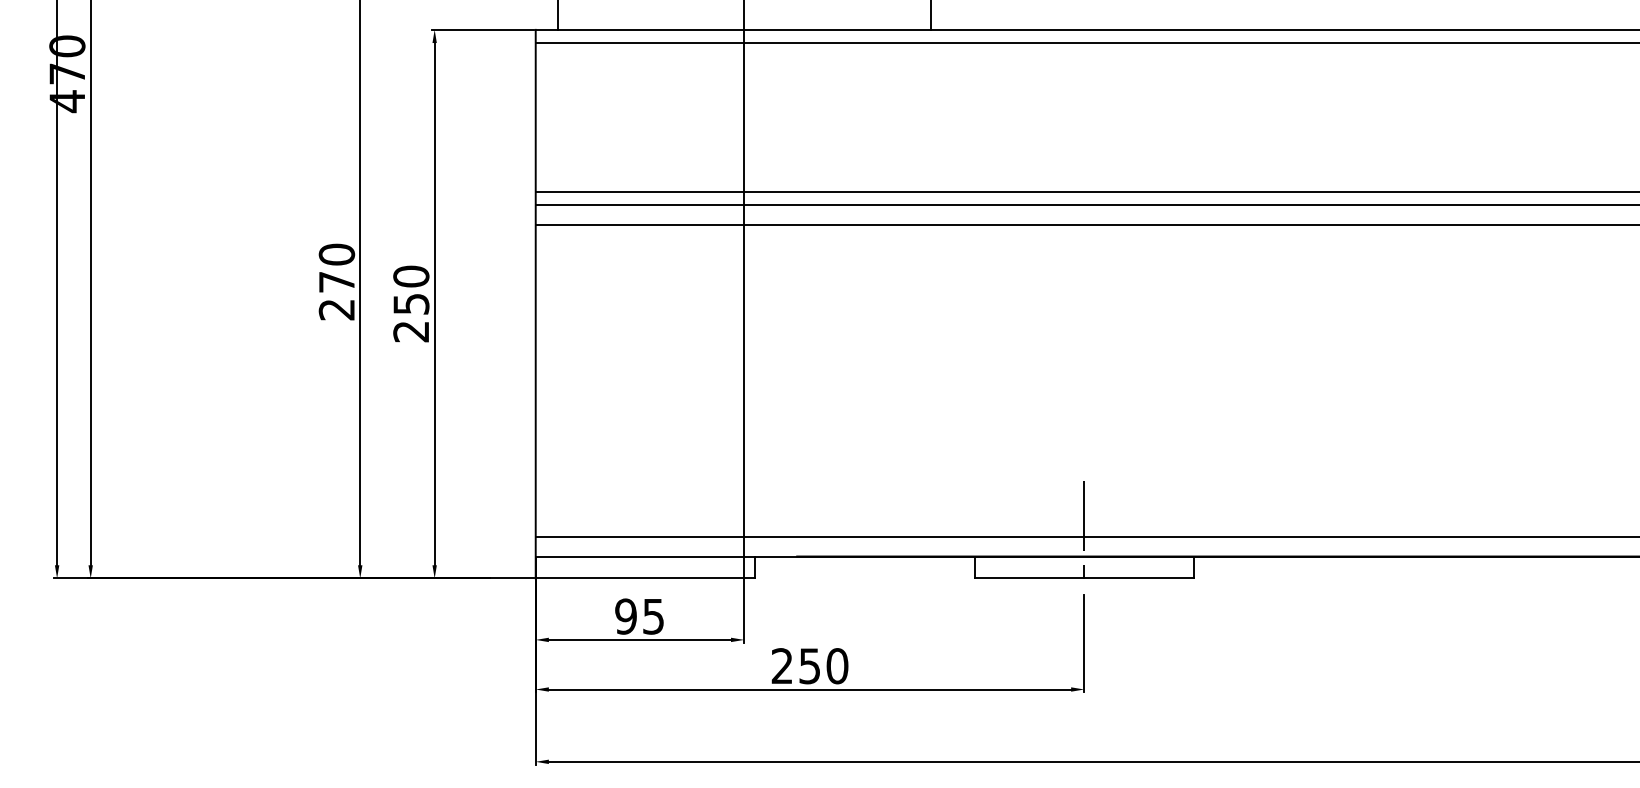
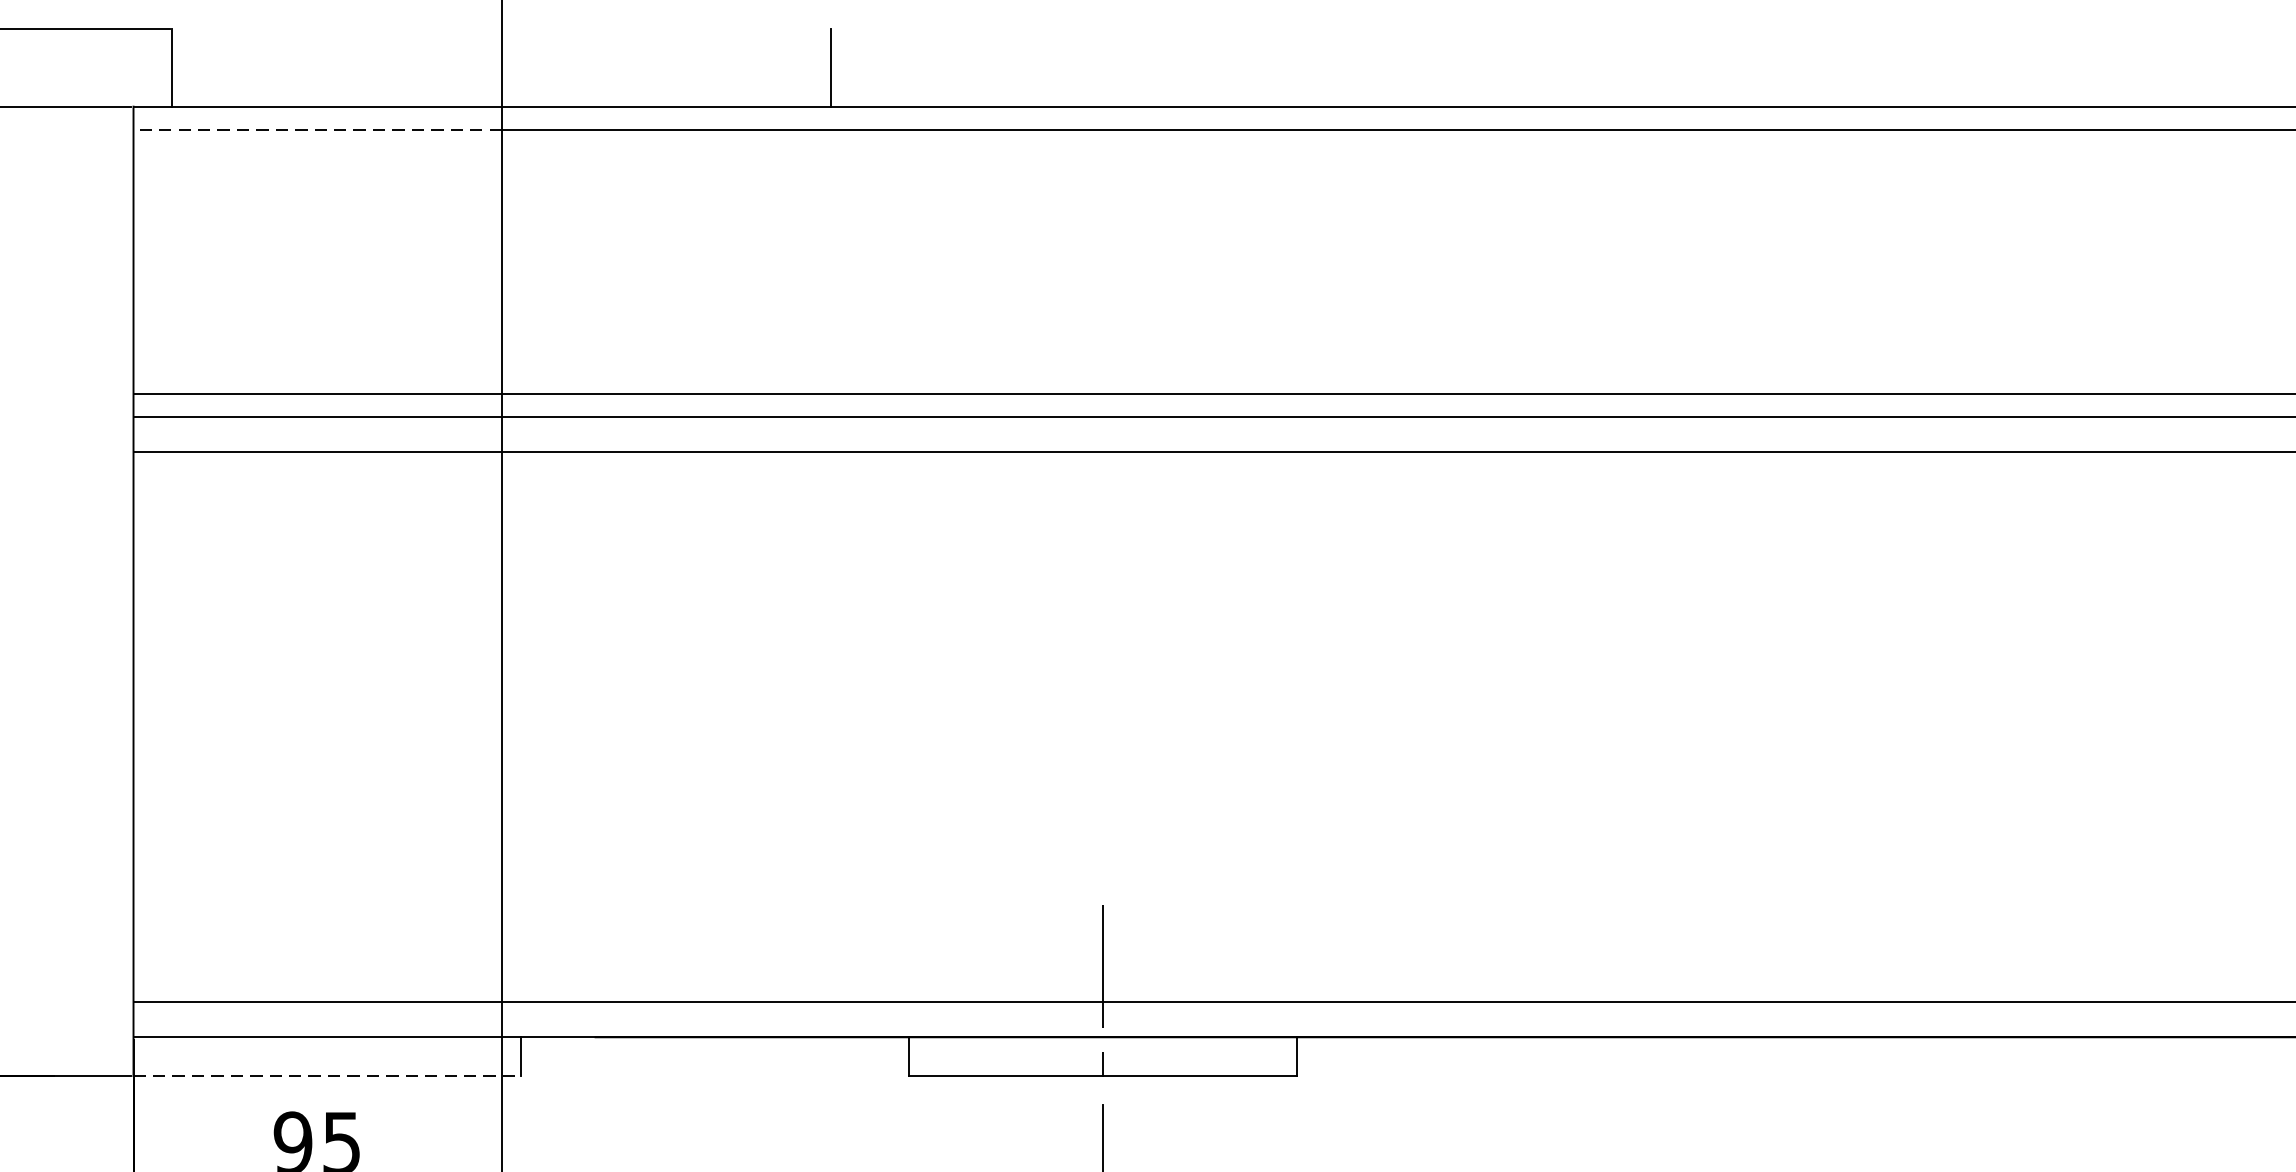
line: (639, 43) -> (316, 130), solid -> dashed
line: (645, 578) -> (327, 1076), solid -> dashed

